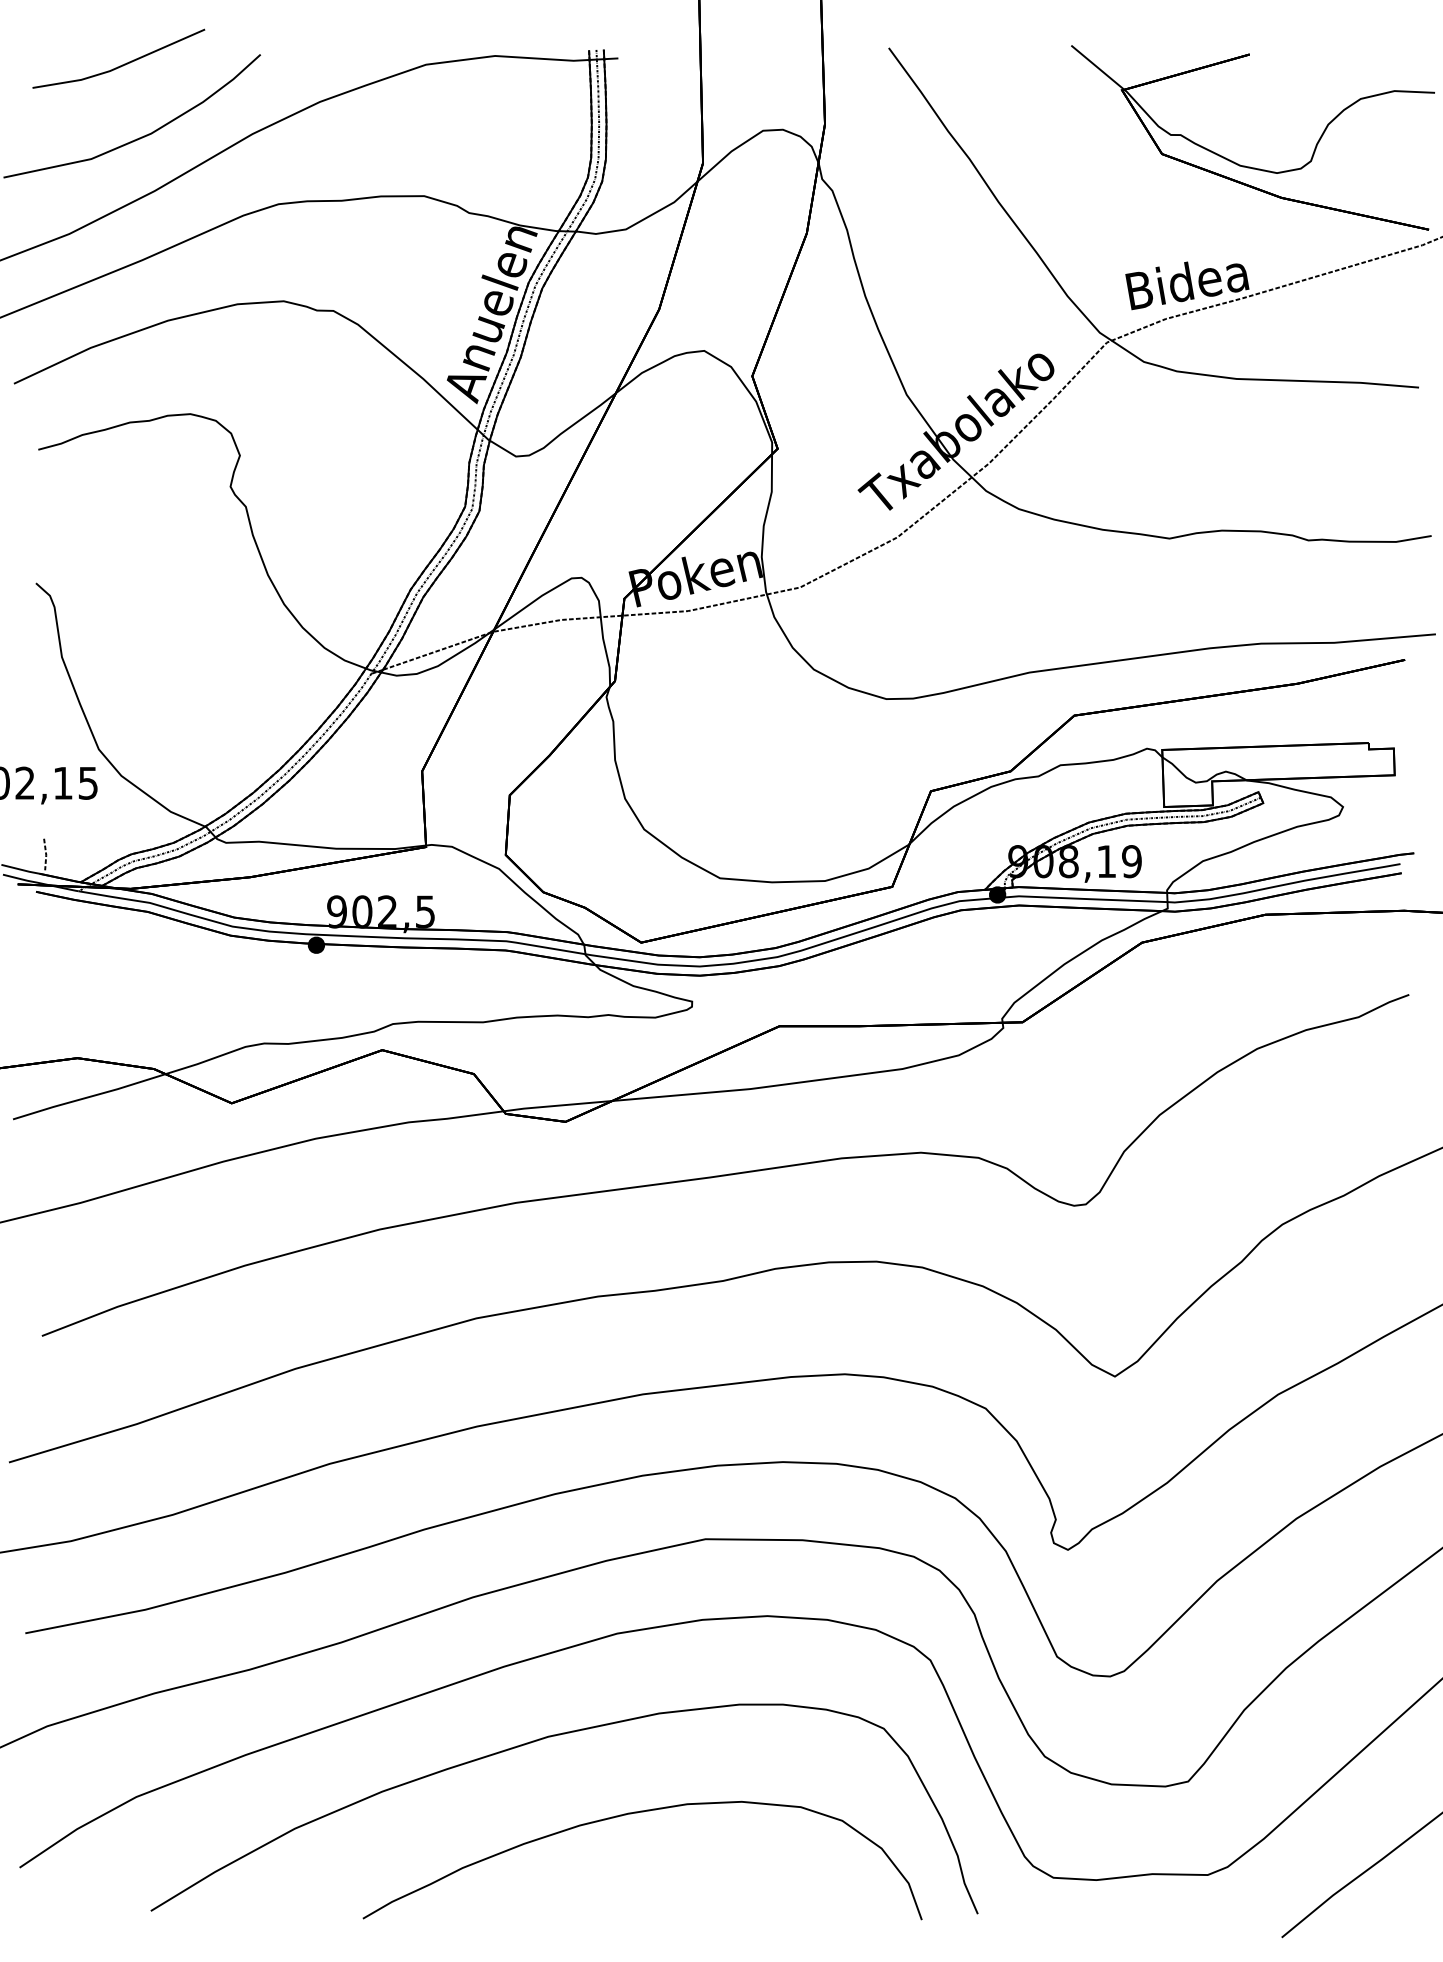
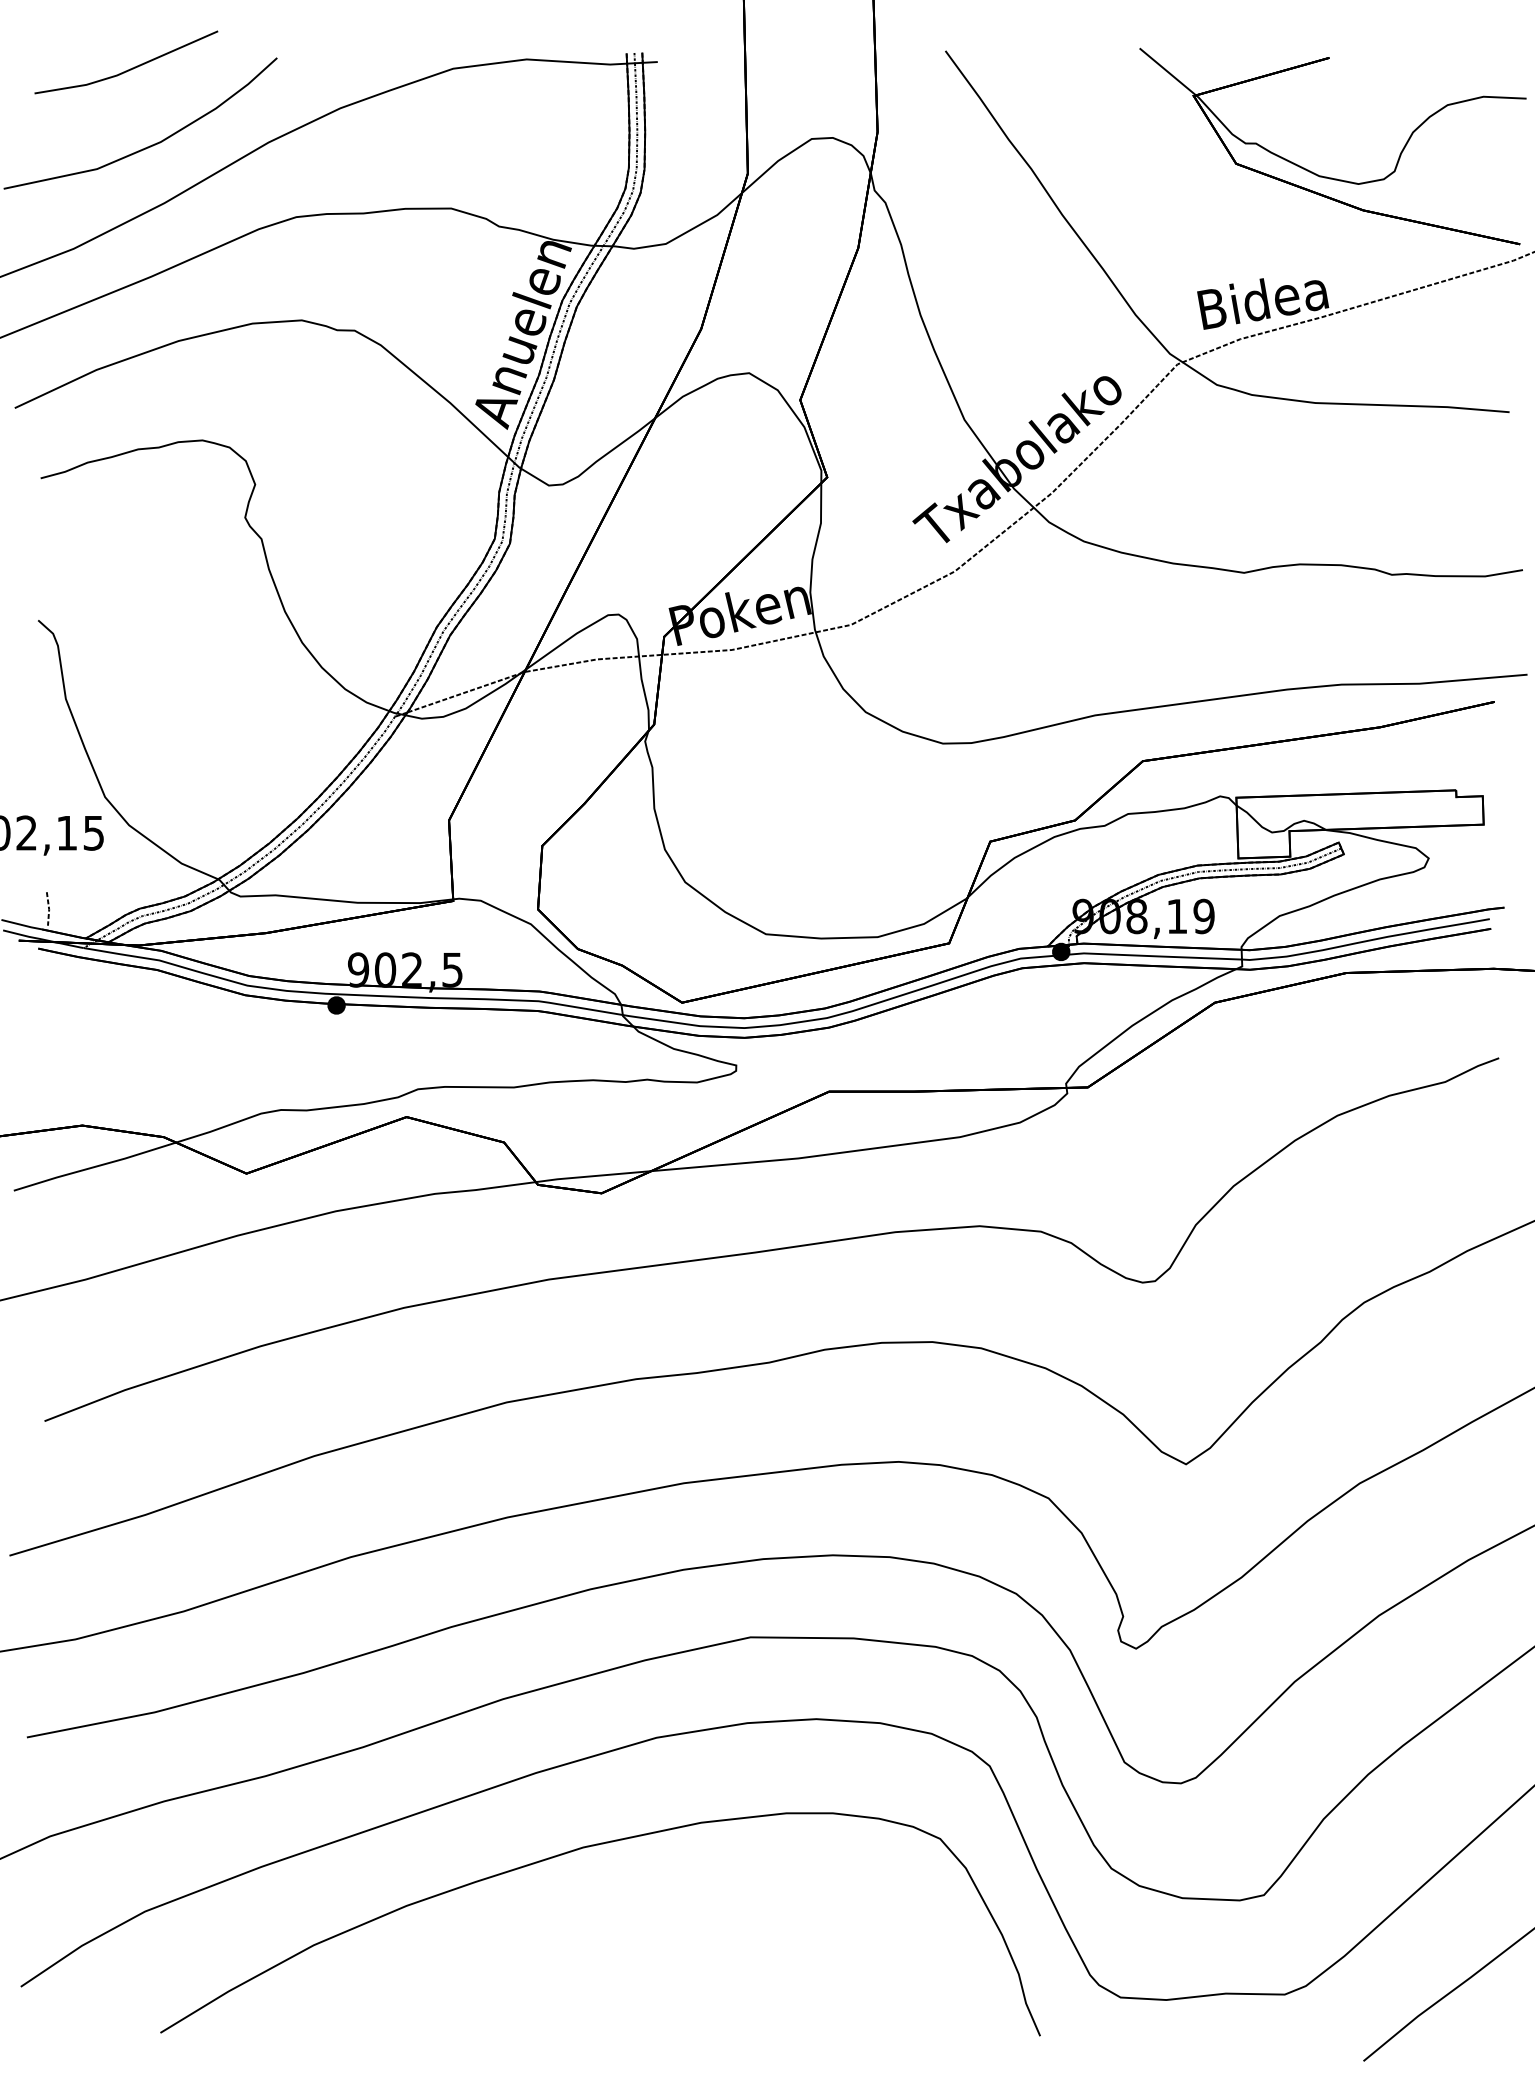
part: (635, 1813) -> (675, 1929), removed

